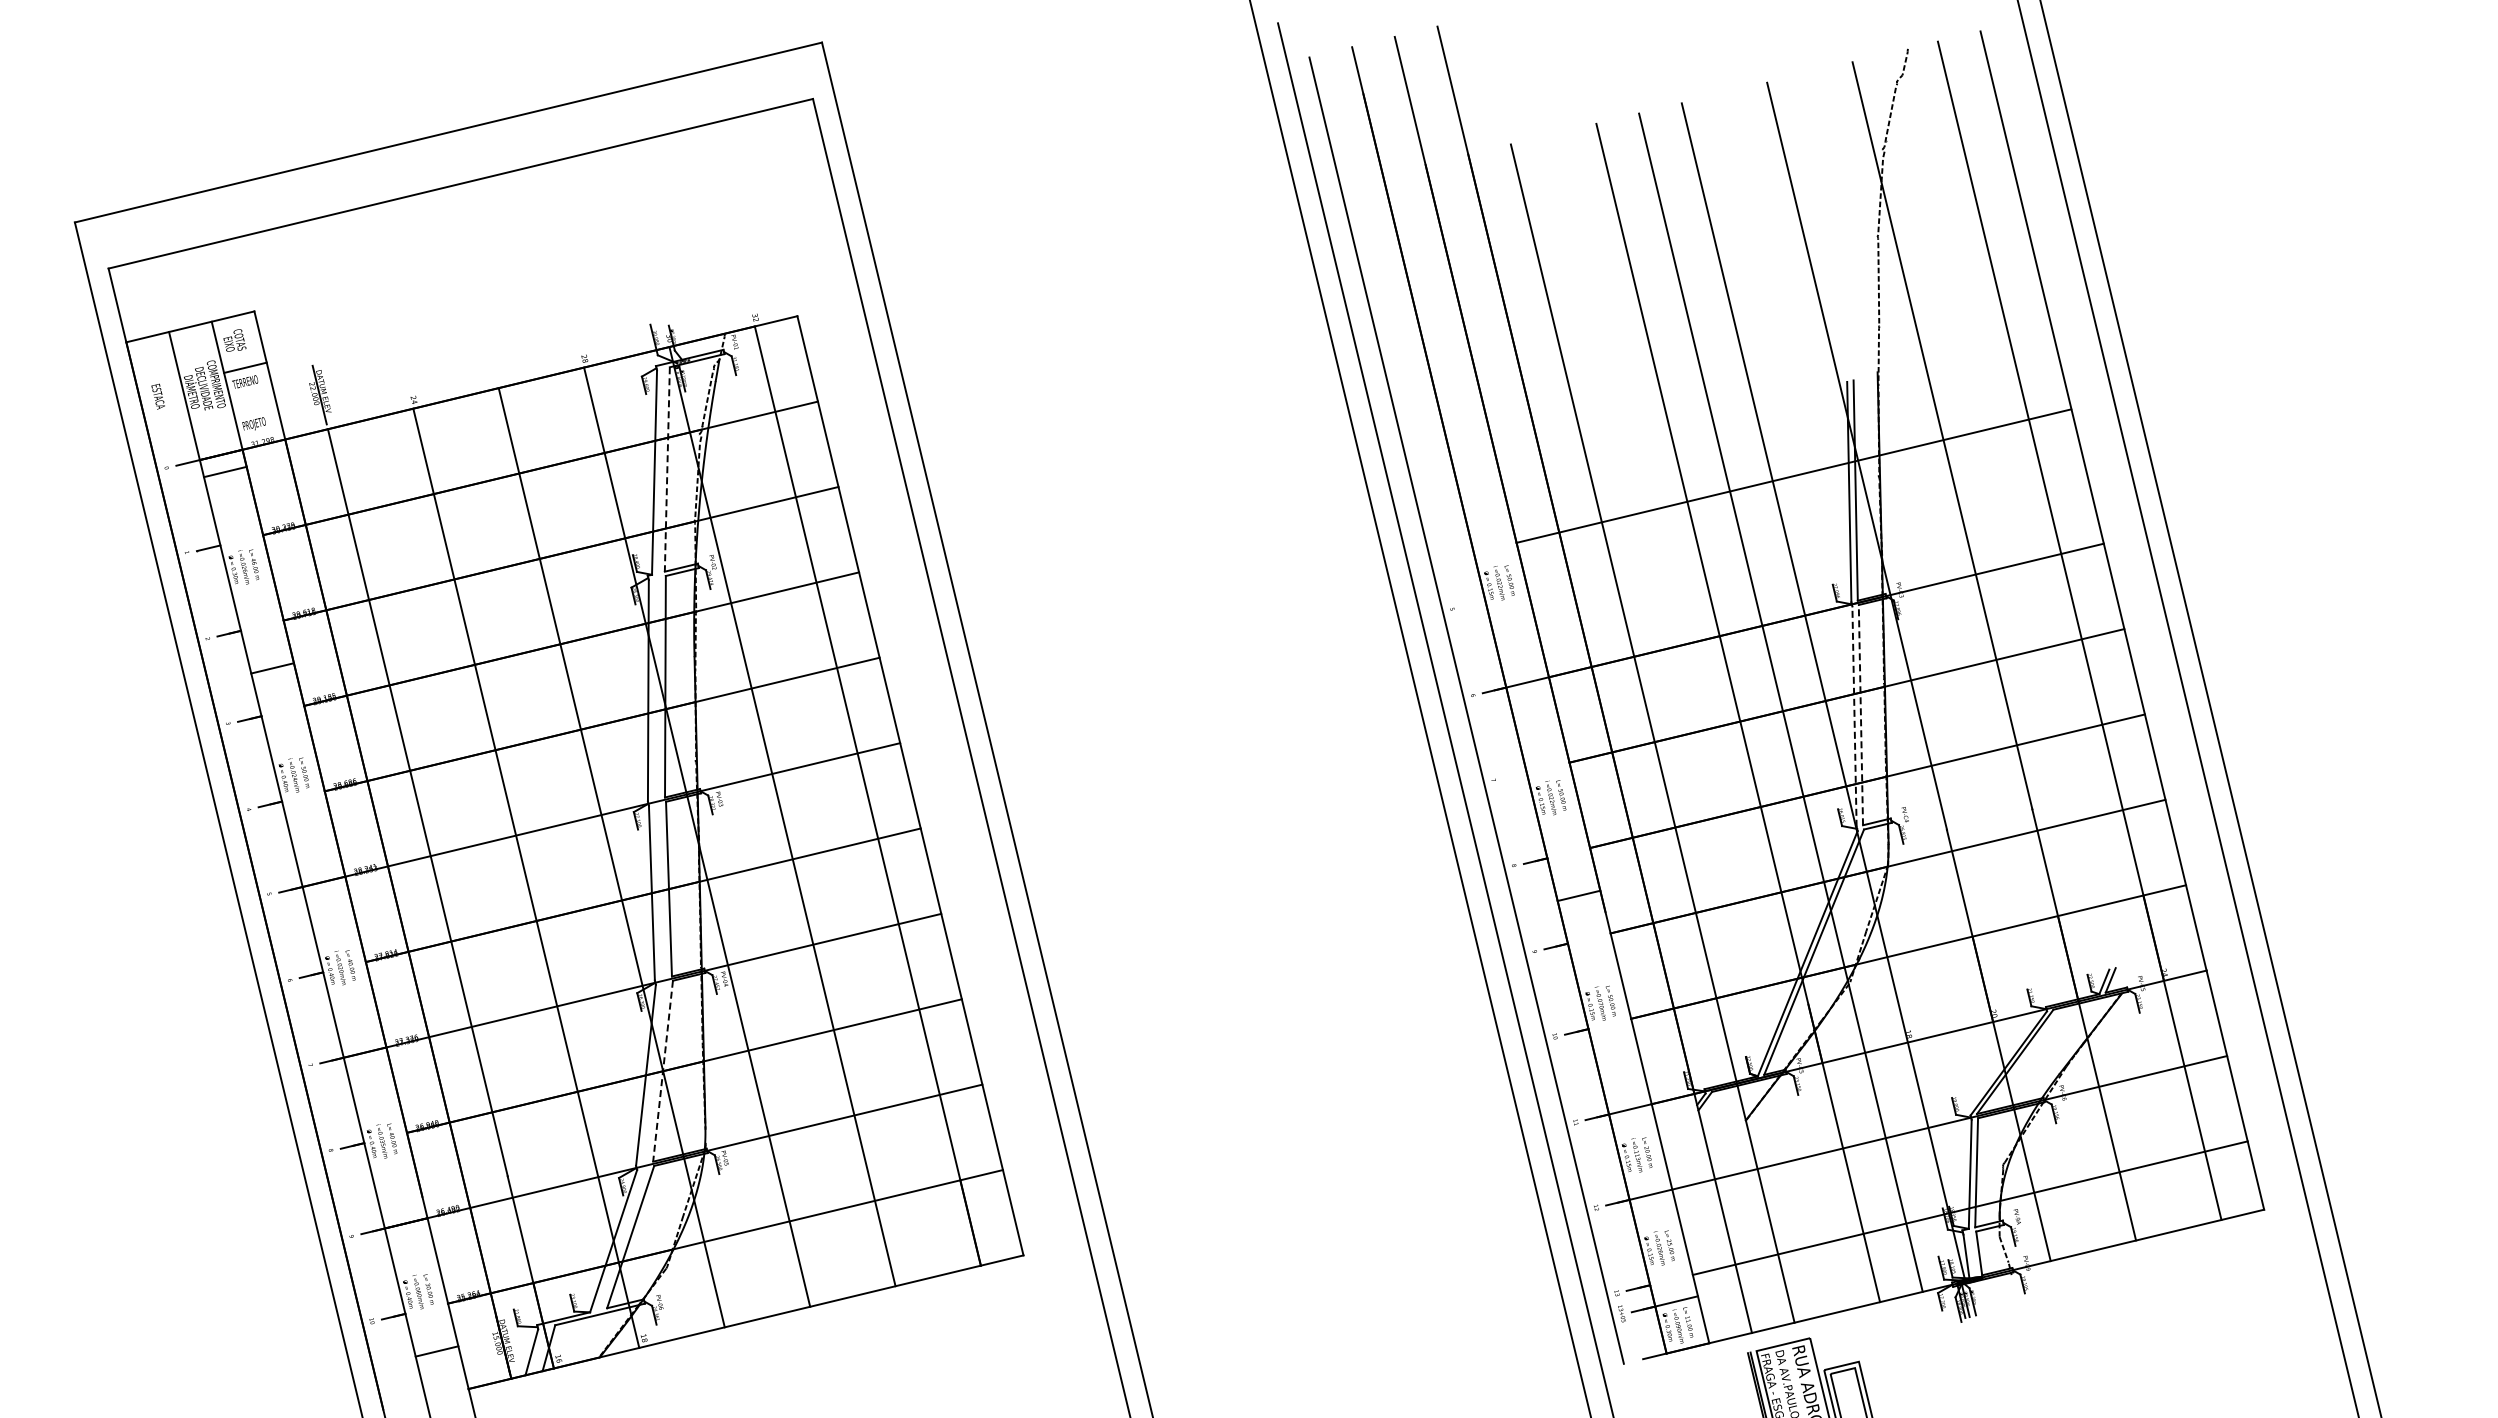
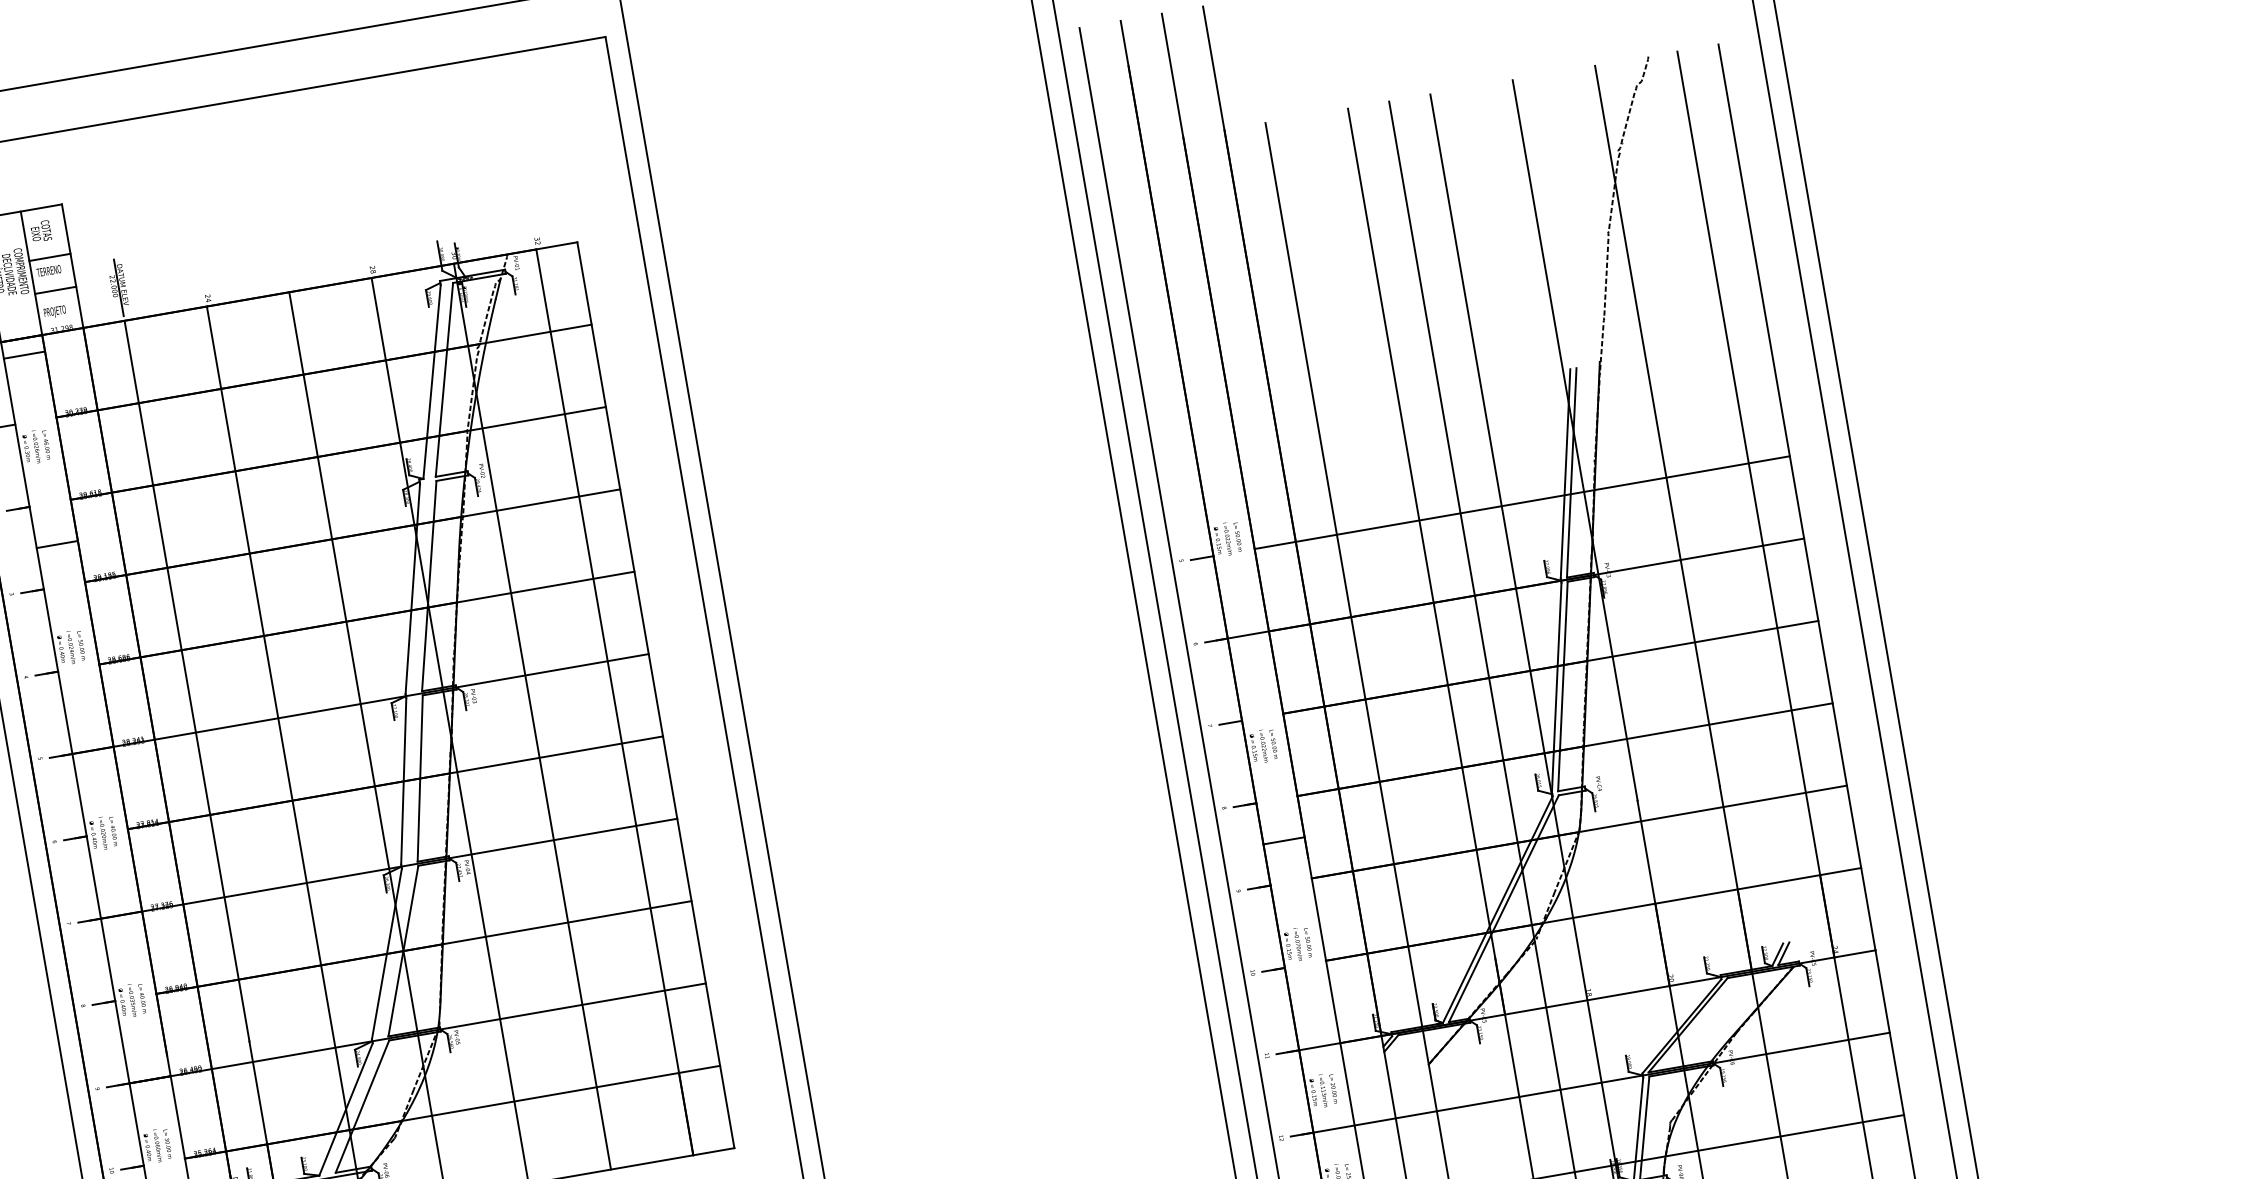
line: (253, 401) -> (55, 289), added
line: (667, 469) -> (444, 379), dashed -> solid
line: (1793, 475) -> (1521, 502), moved
line: (1473, 604) -> (1201, 557), added
line: (1860, 714) -> (1562, 685), dashed -> solid
line: (1854, 716) -> (1556, 687), dashed -> solid
line: (1514, 775) -> (1230, 722), added
line: (663, 1071) -> (403, 951), dashed -> solid

